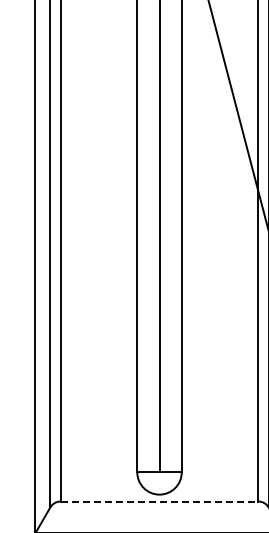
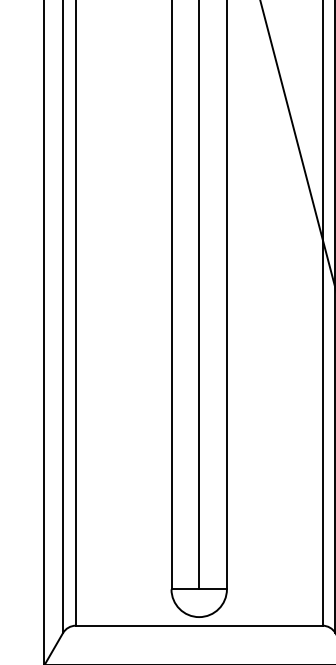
line: (159, 501) -> (199, 625), dashed -> solid

